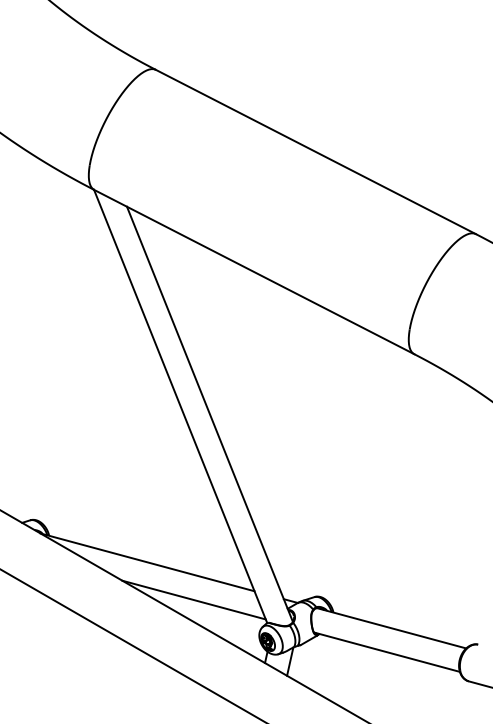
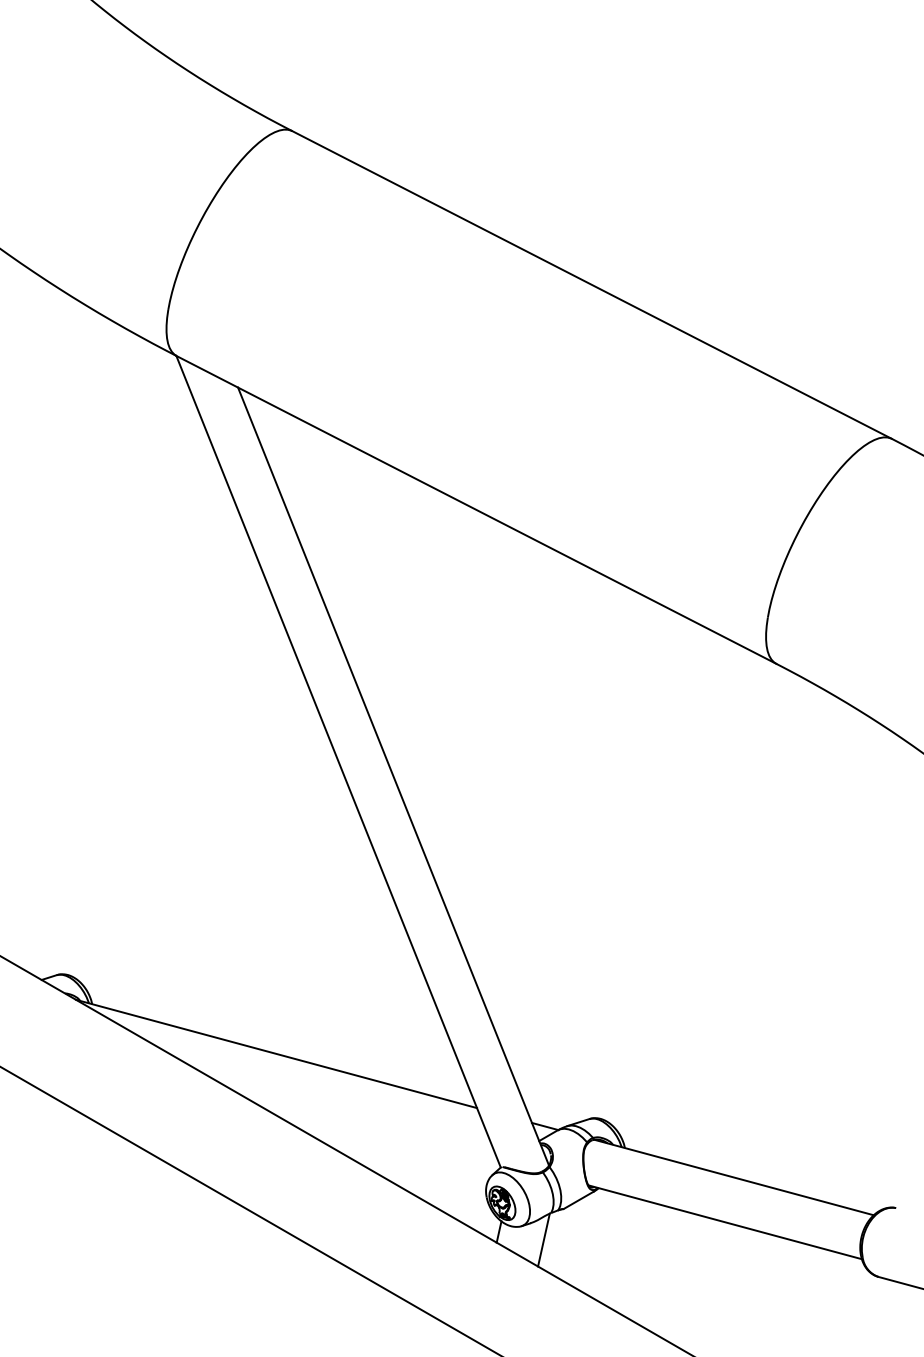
line: (193, 599) -> (362, 1123), removed

